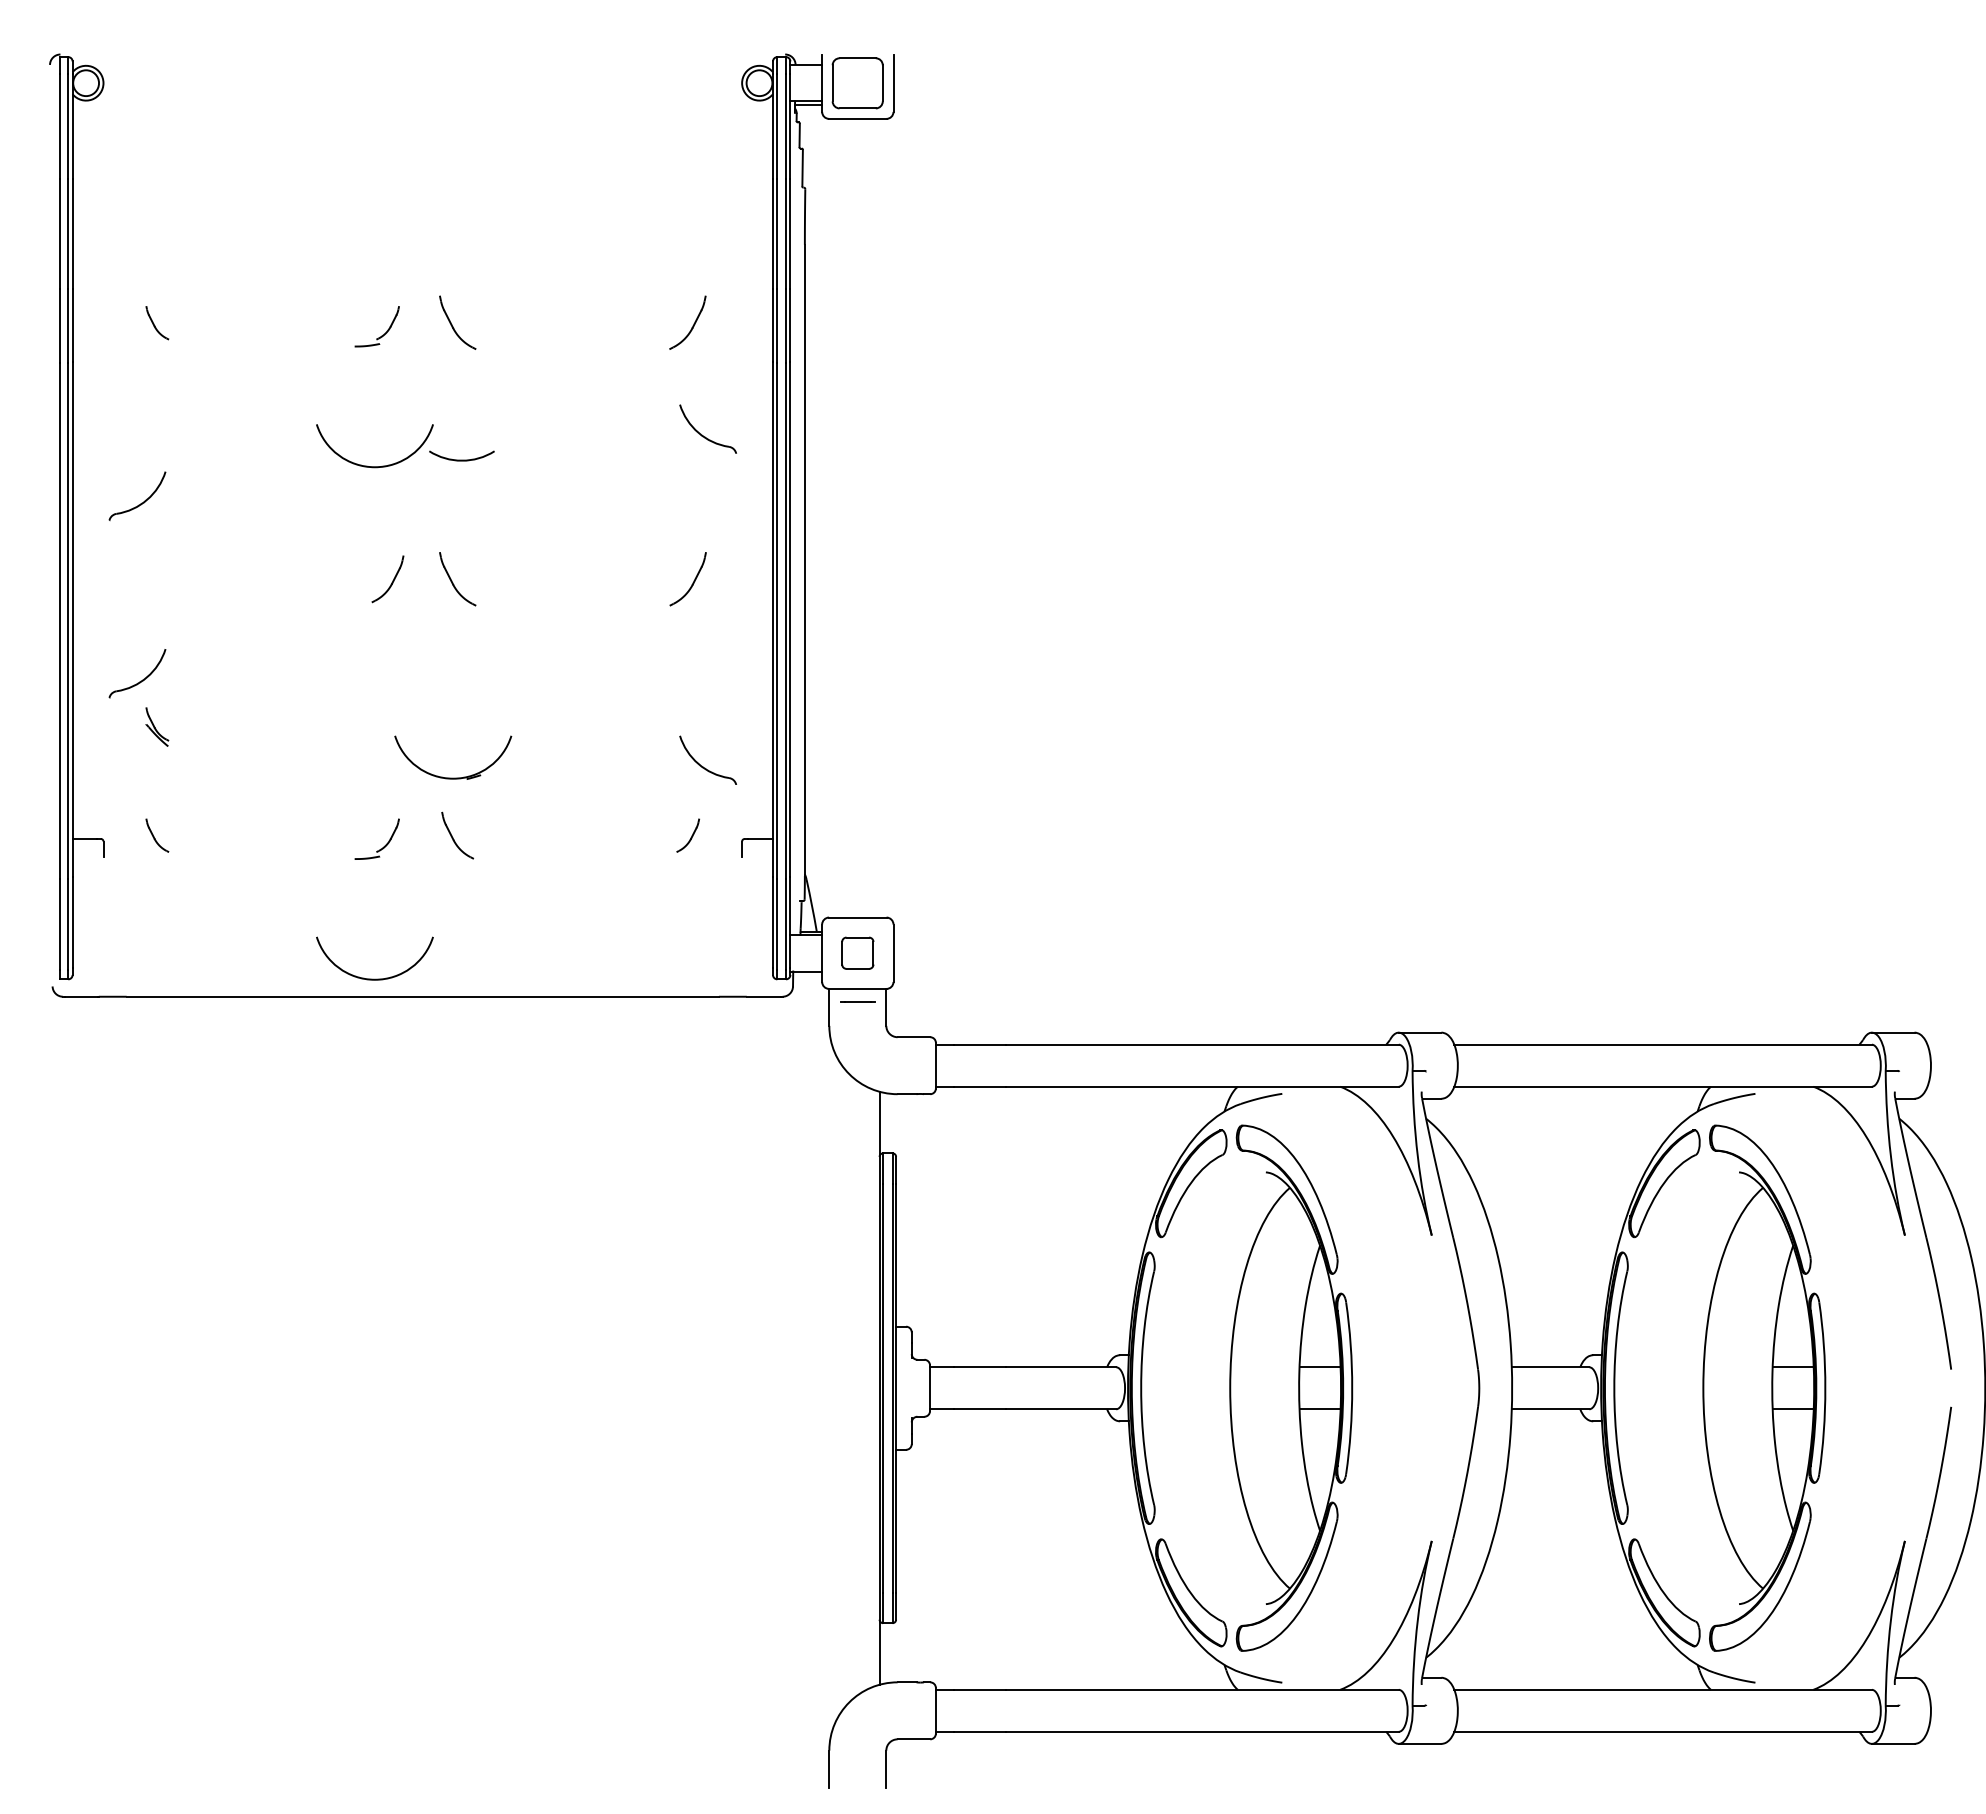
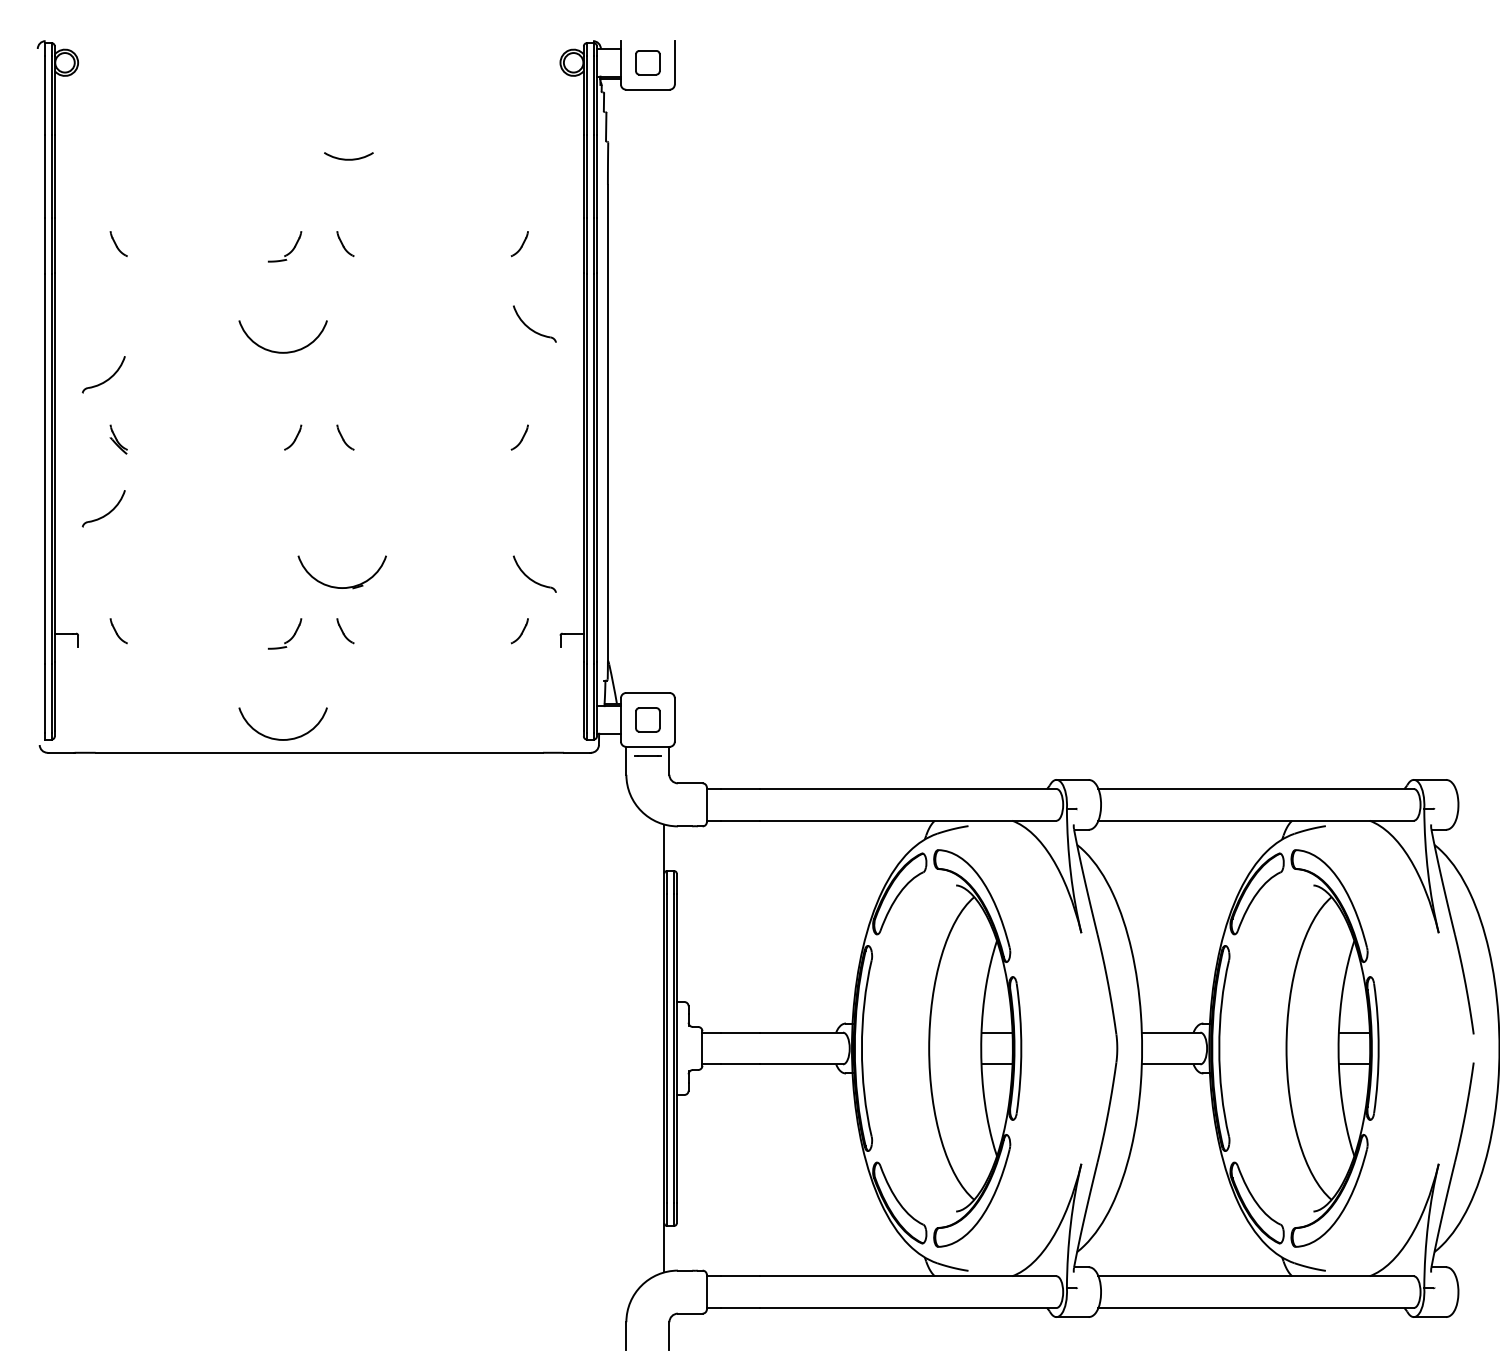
part: (857, 82) -> (647, 62), size x0.62
part: (457, 323) -> (345, 244), size x0.62
part: (688, 323) -> (520, 244), size x0.62
arc: (461, 459) -> (348, 158), moved
part: (387, 579) -> (292, 437), size x0.71
part: (457, 579) -> (345, 437), size x0.62
part: (687, 579) -> (519, 437), size x0.62
part: (157, 726) -> (118, 439), moved
part: (457, 835) -> (345, 630), size x0.71

